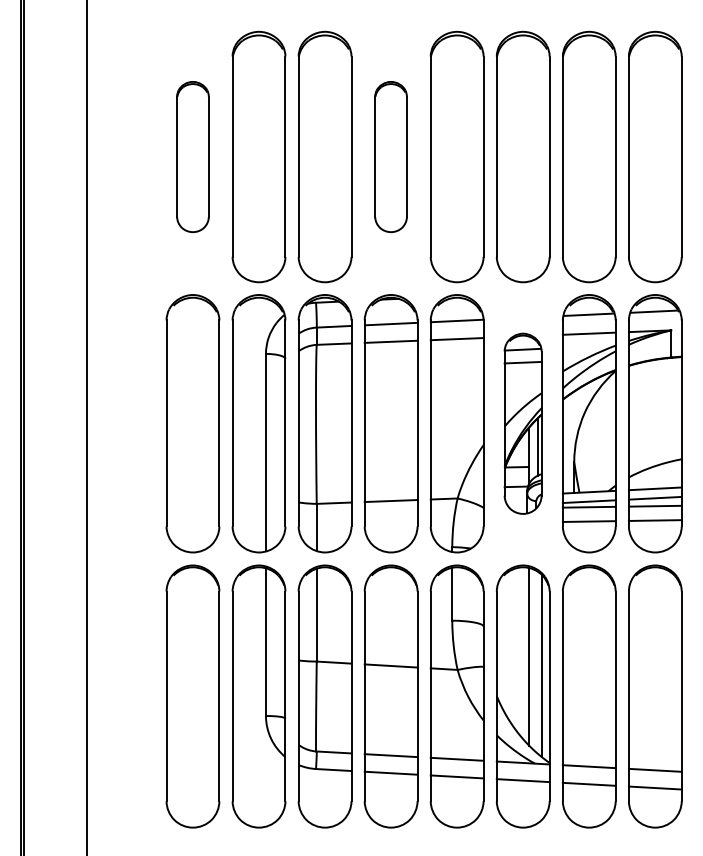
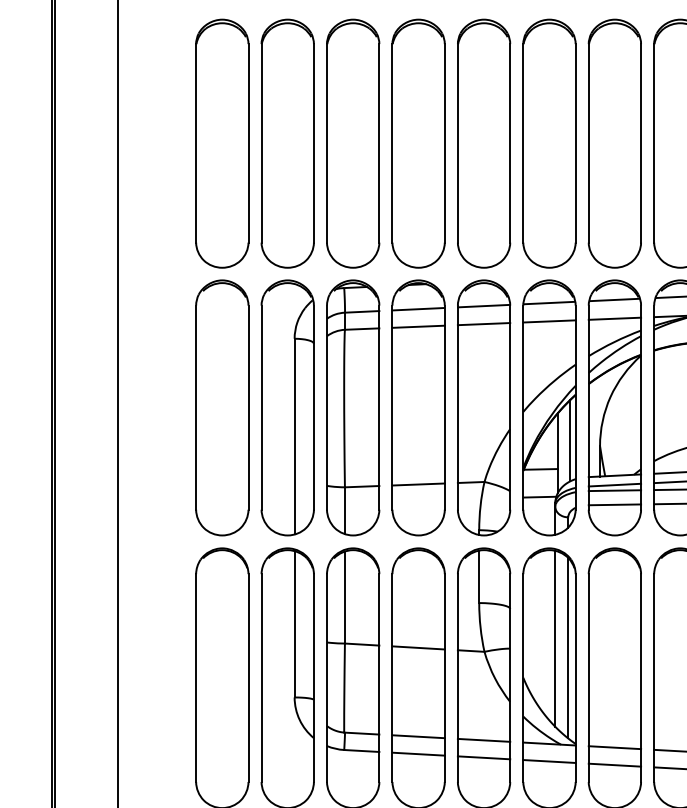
part: (192, 156) -> (221, 143), size x1.67
part: (390, 156) -> (418, 143), size x1.67
part: (522, 423) -> (548, 407), size x1.43

